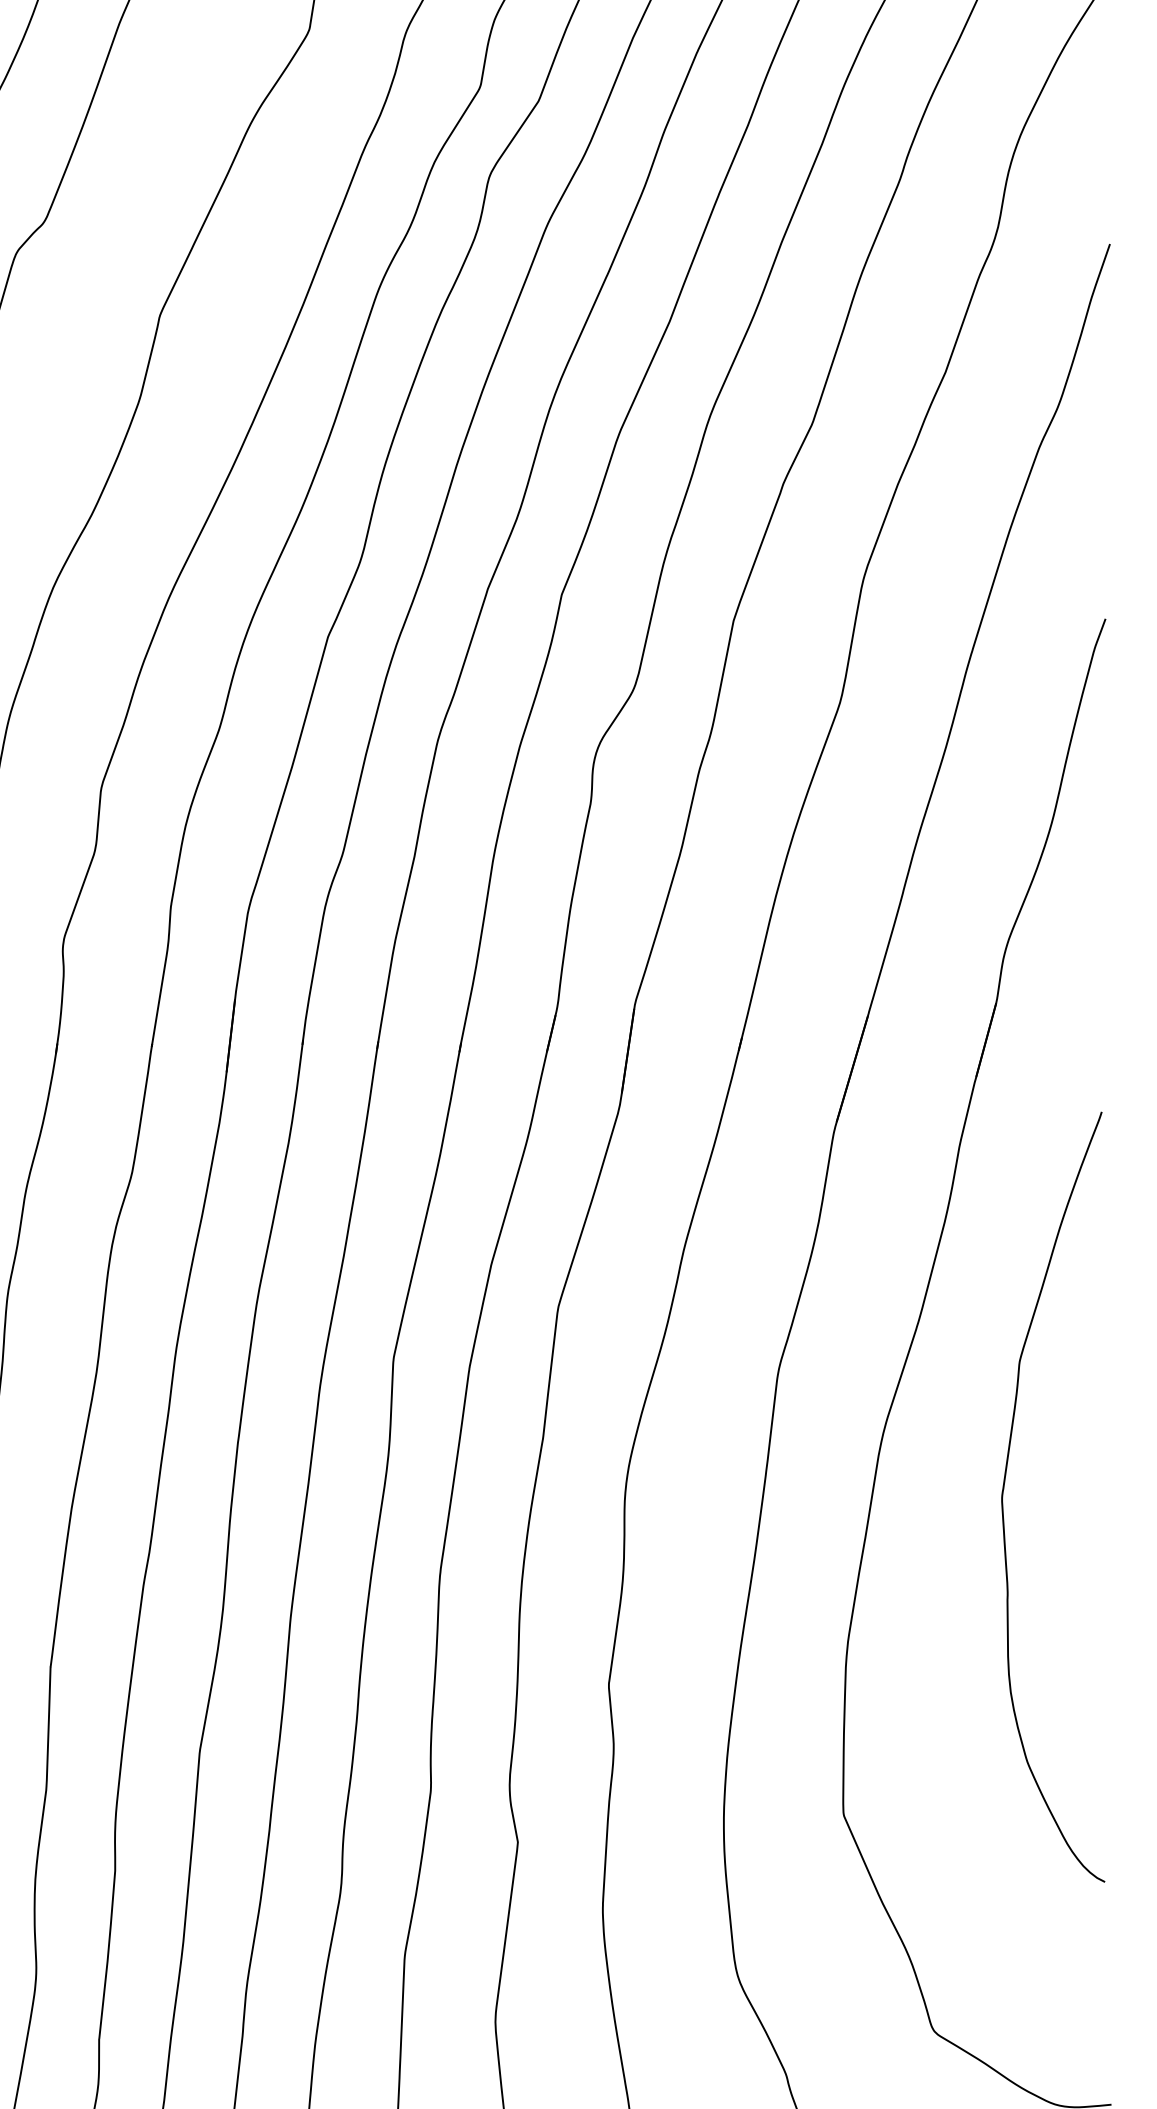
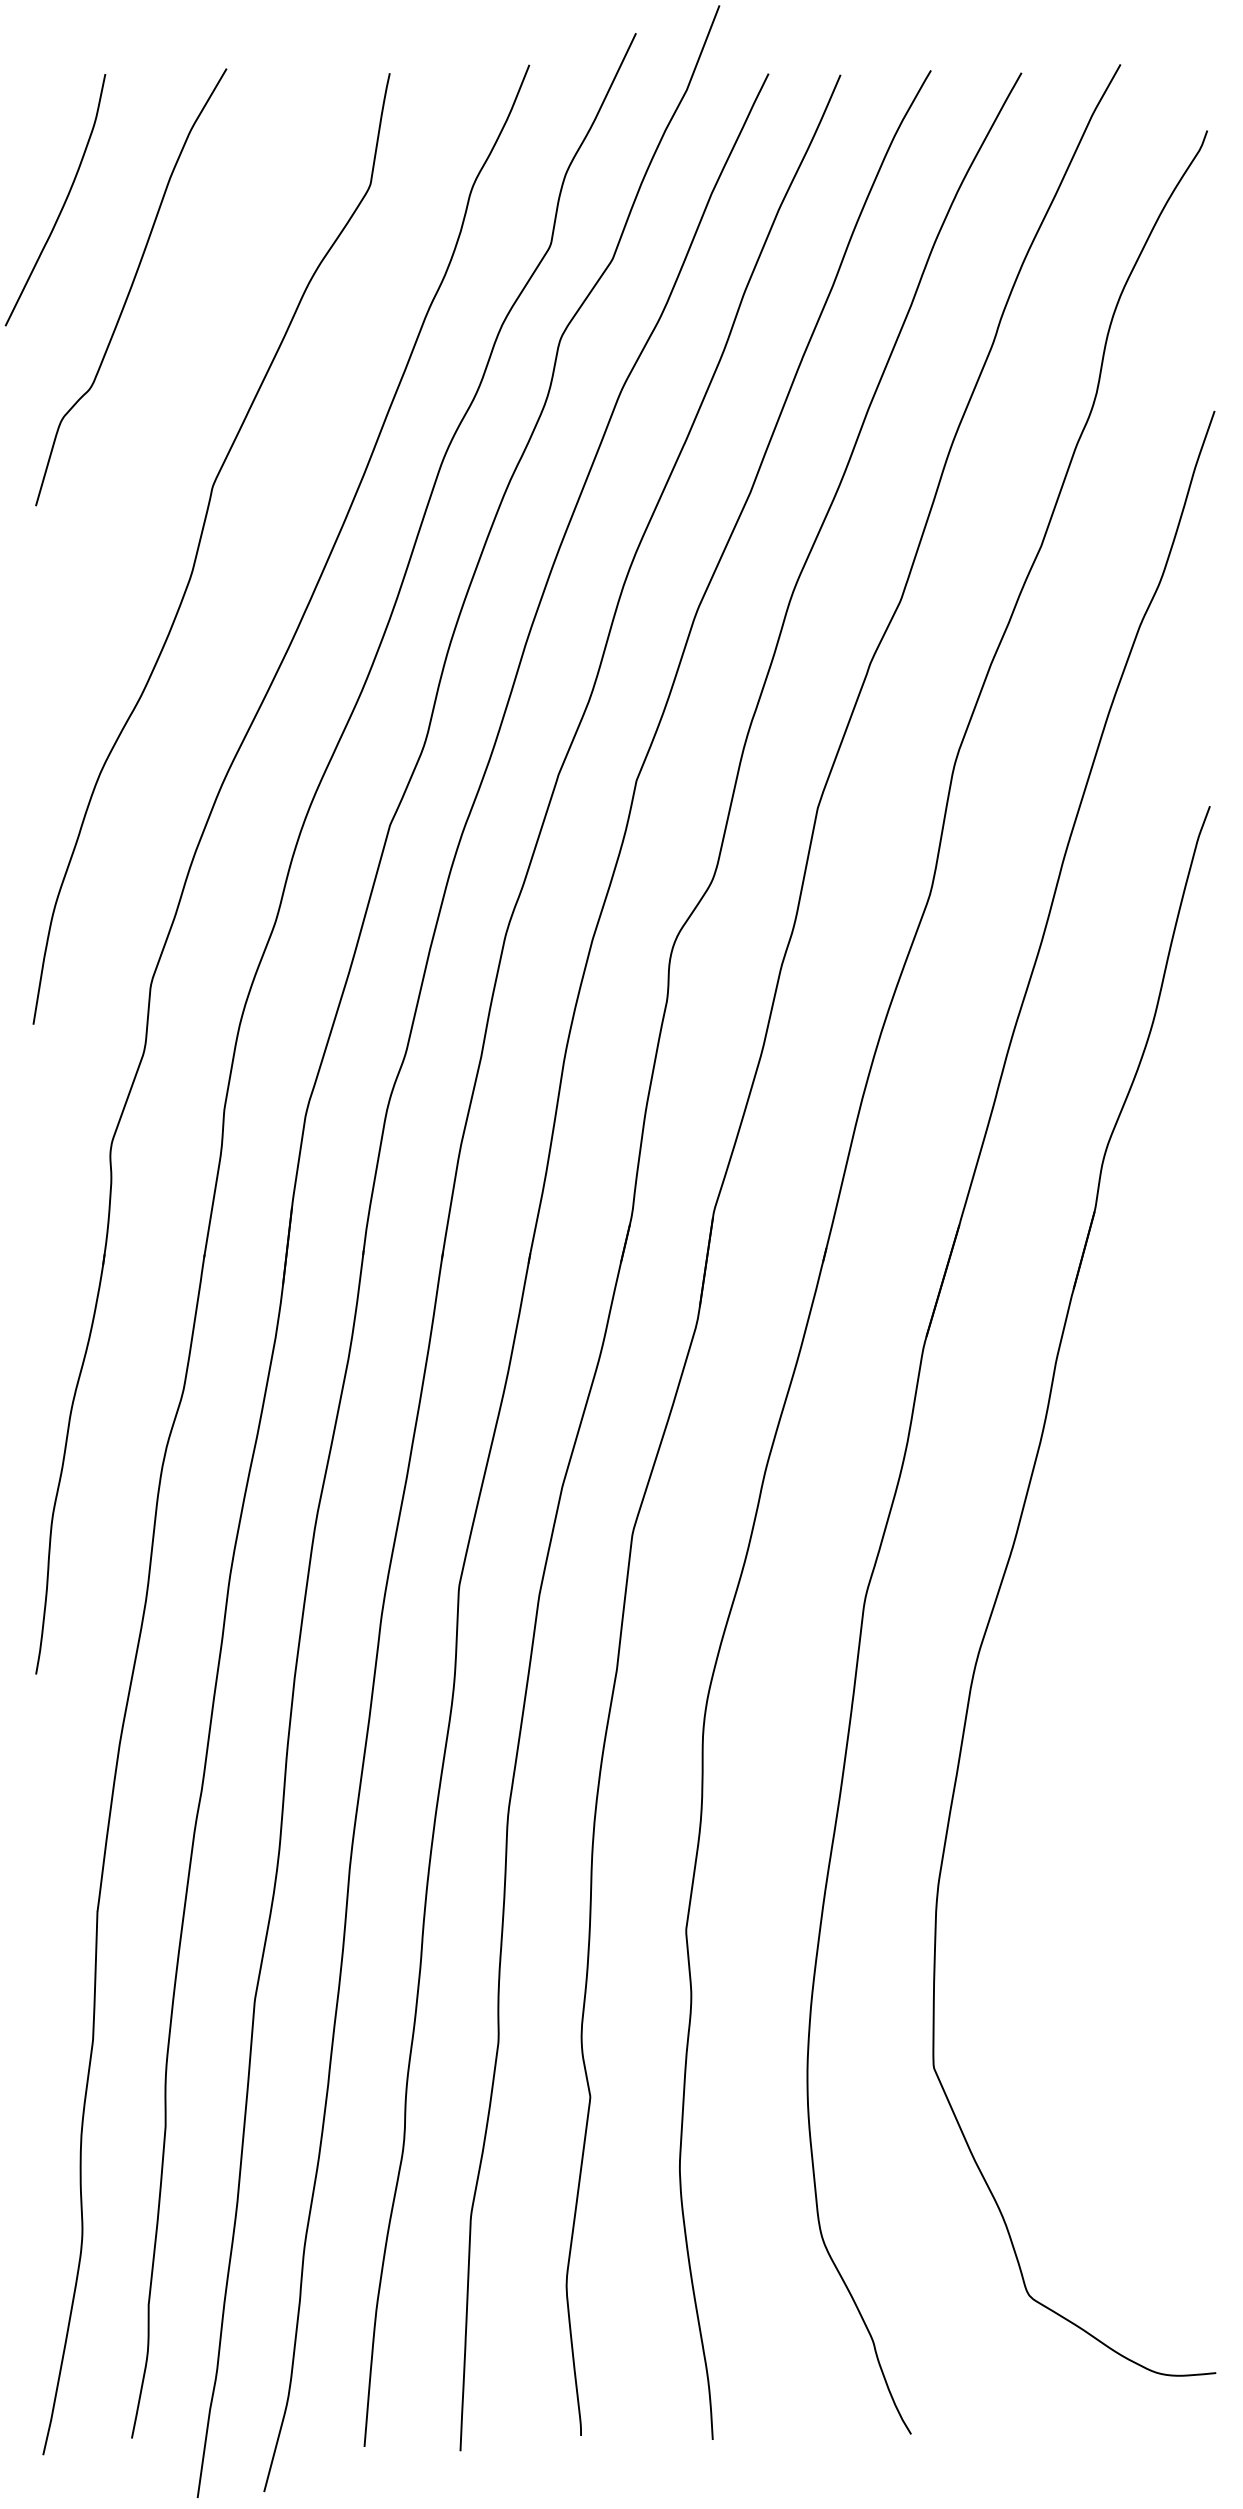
curve: (1004, 1488) -> (1103, 1723), removed

